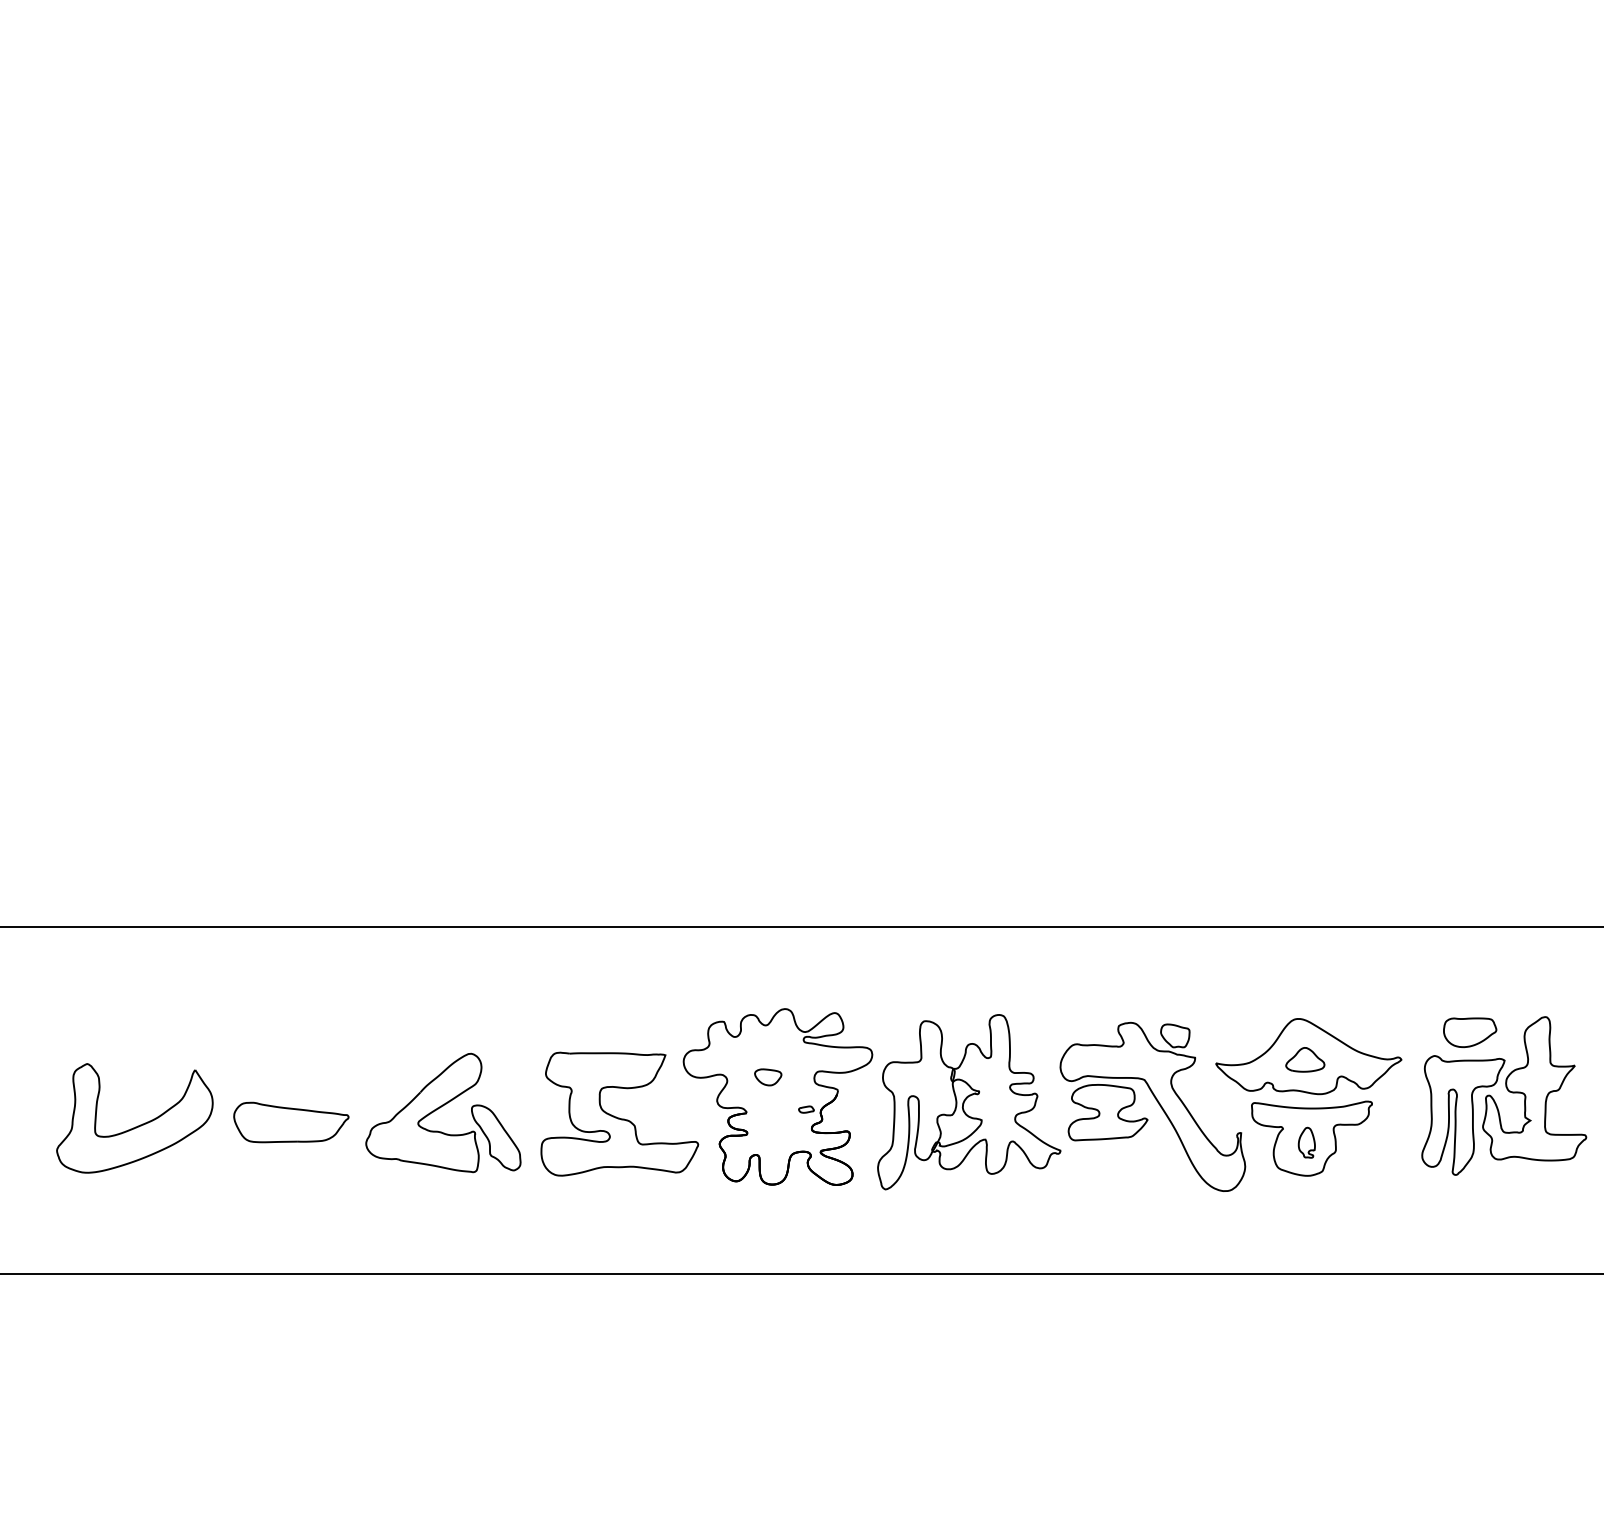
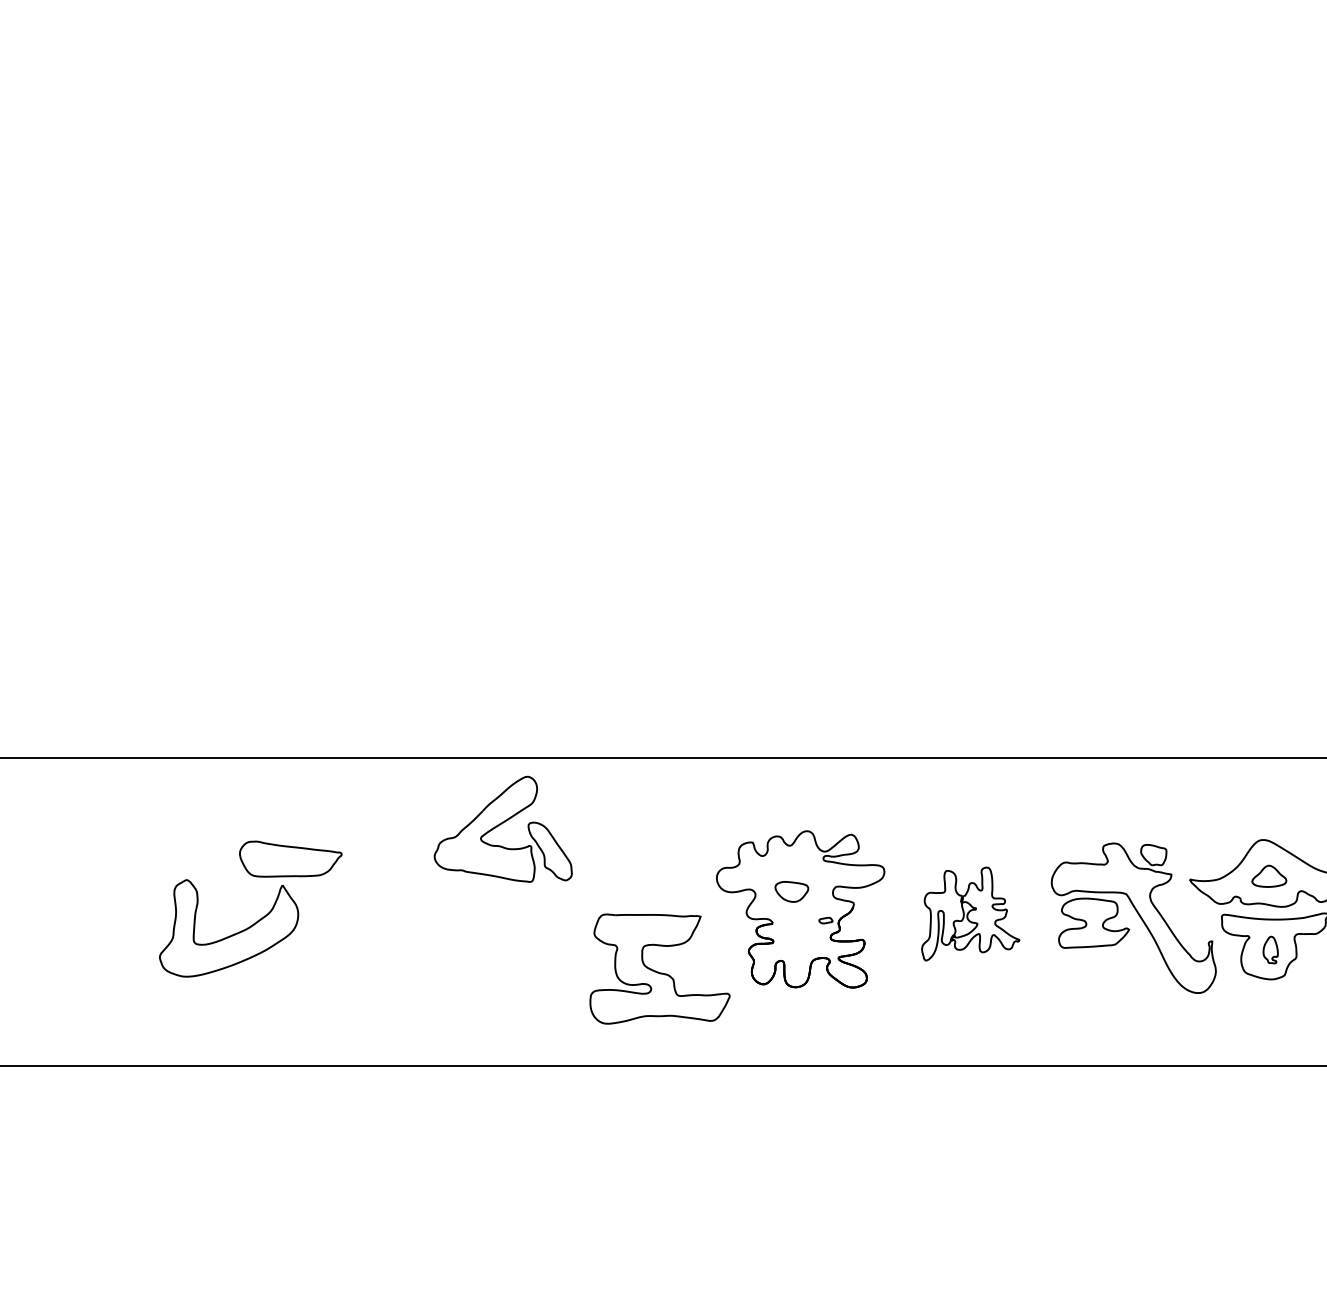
part: (768, 1077) -> (792, 892), size x1.4
part: (969, 1102) -> (970, 914), size x0.6
curve: (295, 1110) -> (294, 848), moved
part: (443, 1112) -> (503, 828), moved
curve: (619, 1117) -> (659, 972), moved

